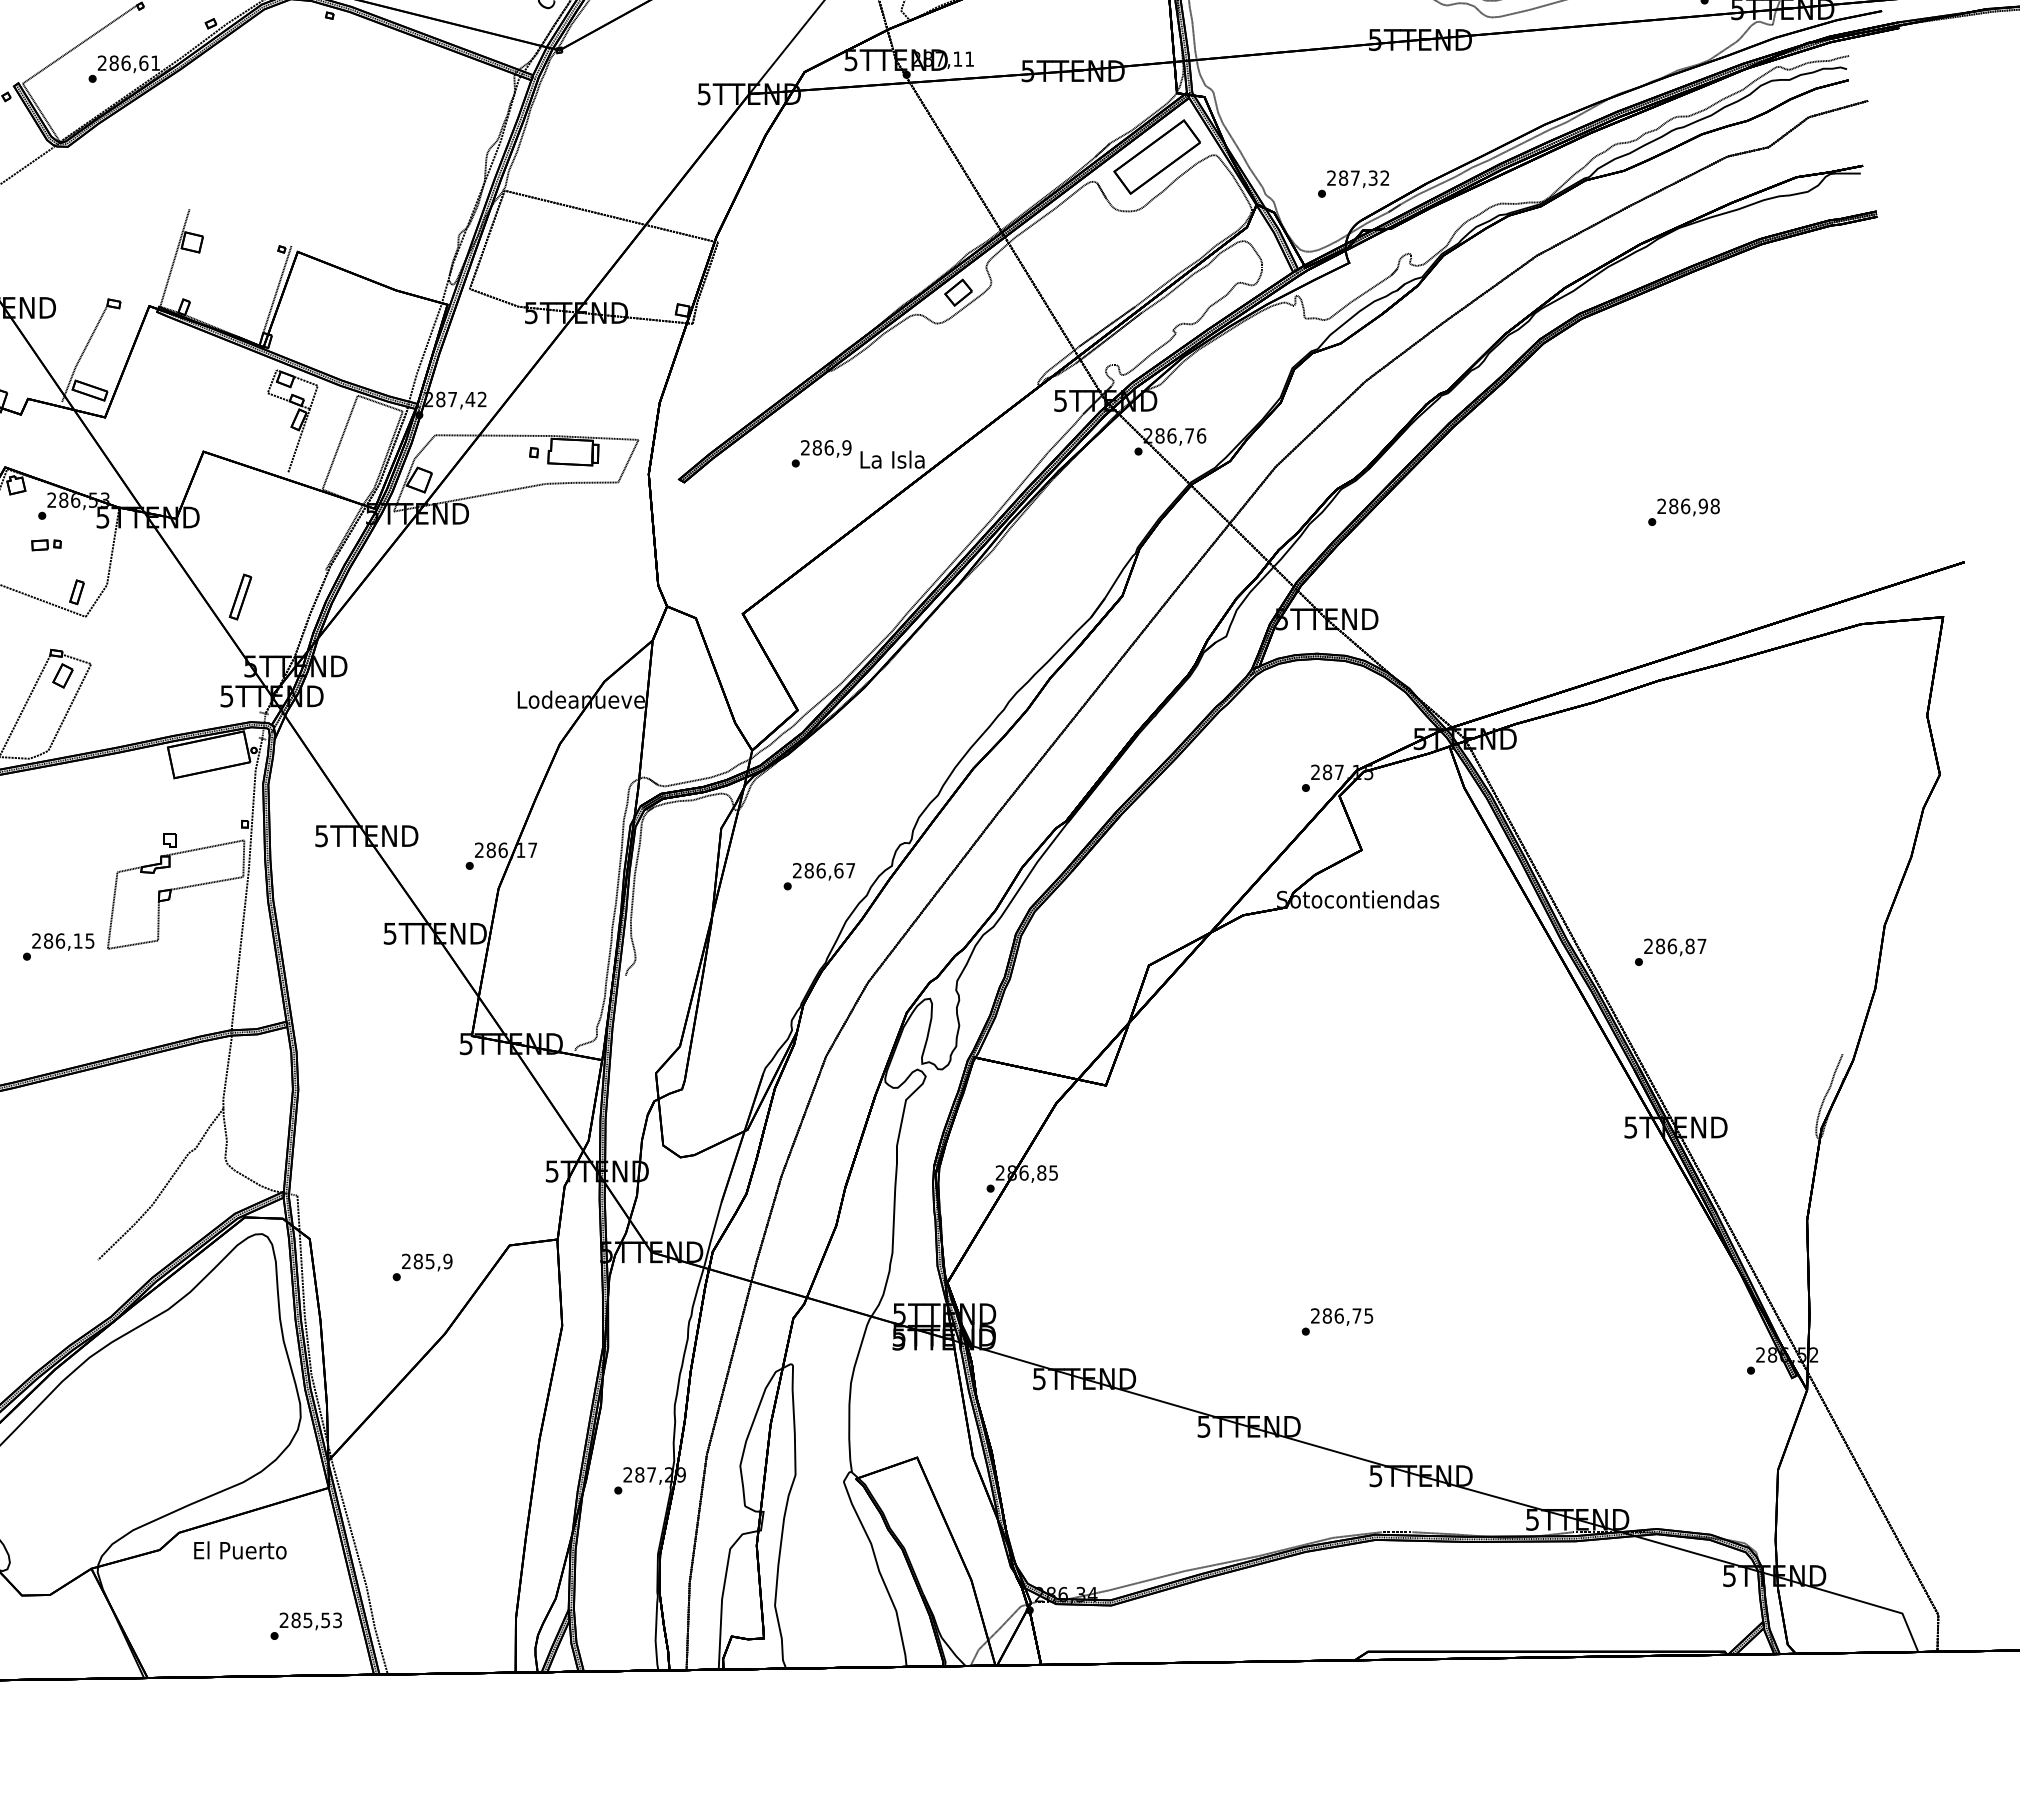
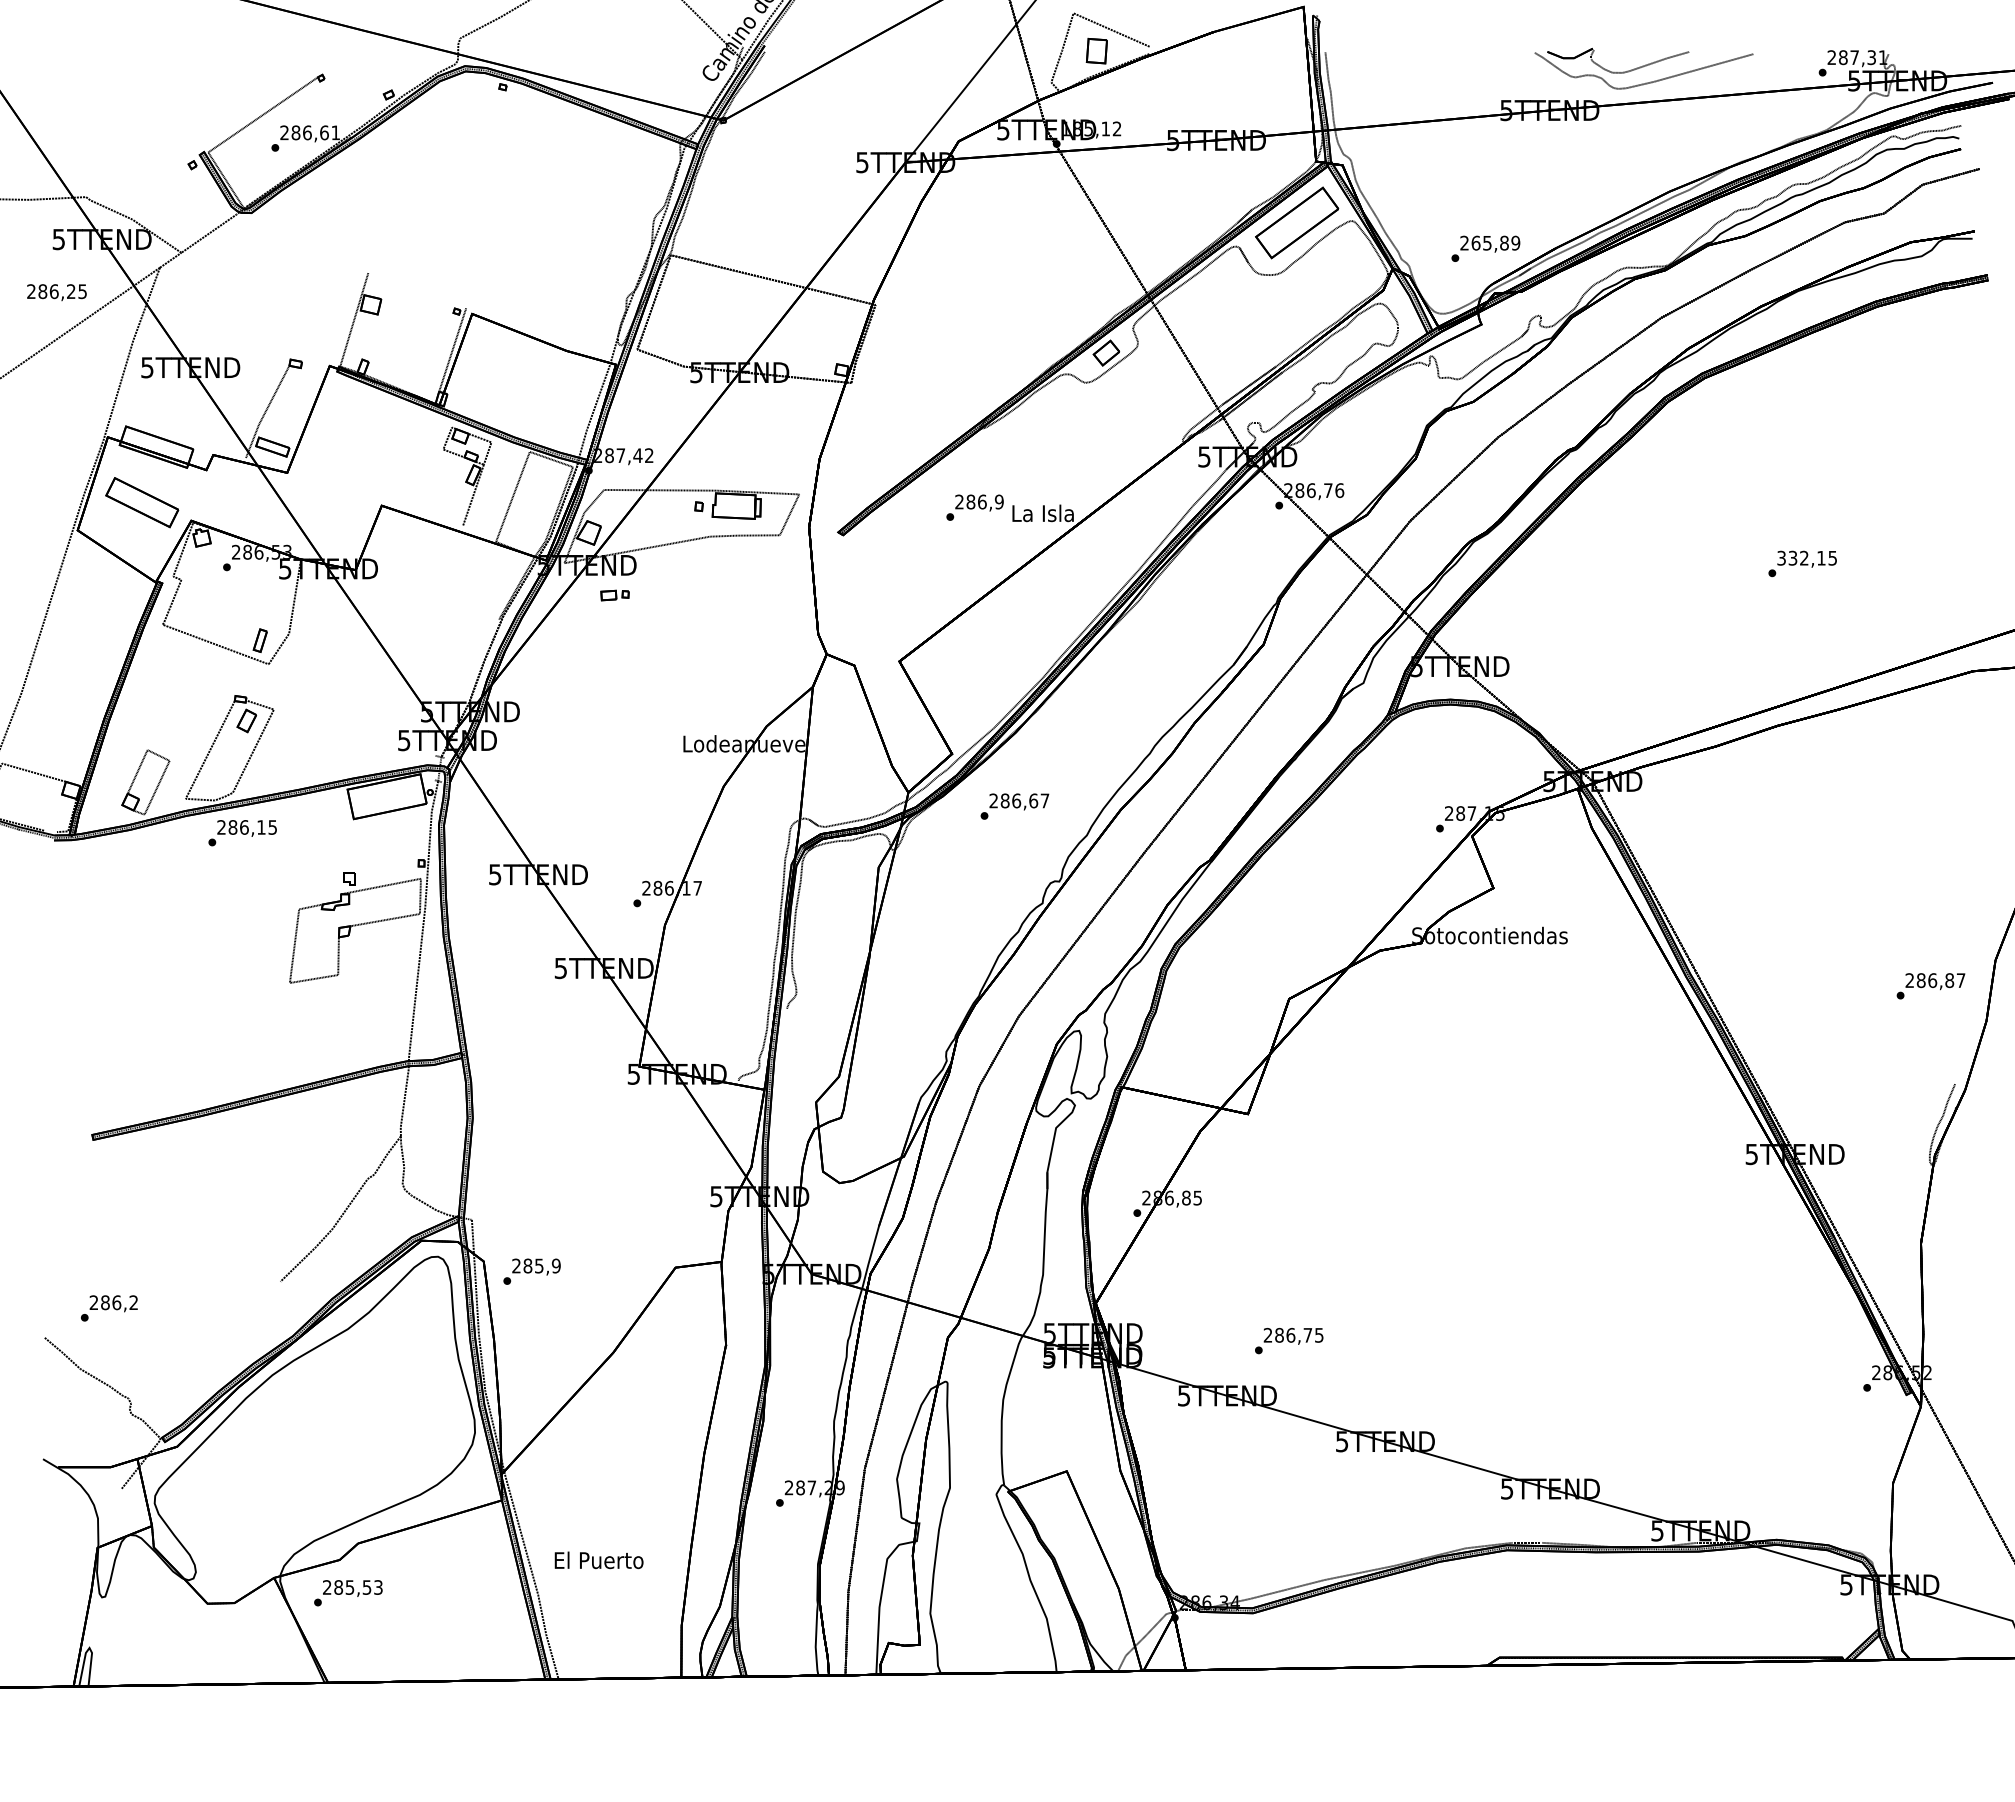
text: (942, 58) -> (1091, 128), 287,11 -> 185,12
text: (1363, 177) -> (1495, 242), 287,32 -> 265,89
text: (1688, 505) -> (1807, 557), 286,98 -> 332,15
part: (45, 545) -> (614, 595), moved
part: (240, 596) -> (417, 644), removed
text: (818, 876) -> (1014, 806), moved
text: (58, 947) -> (242, 833), moved
text: (1670, 952) -> (1930, 986), moved
text: (422, 1267) -> (531, 1271), moved
text: (1337, 1322) -> (1289, 1341), moved
text: (239, 1550) -> (598, 1560), moved
text: (306, 1626) -> (348, 1593), moved

